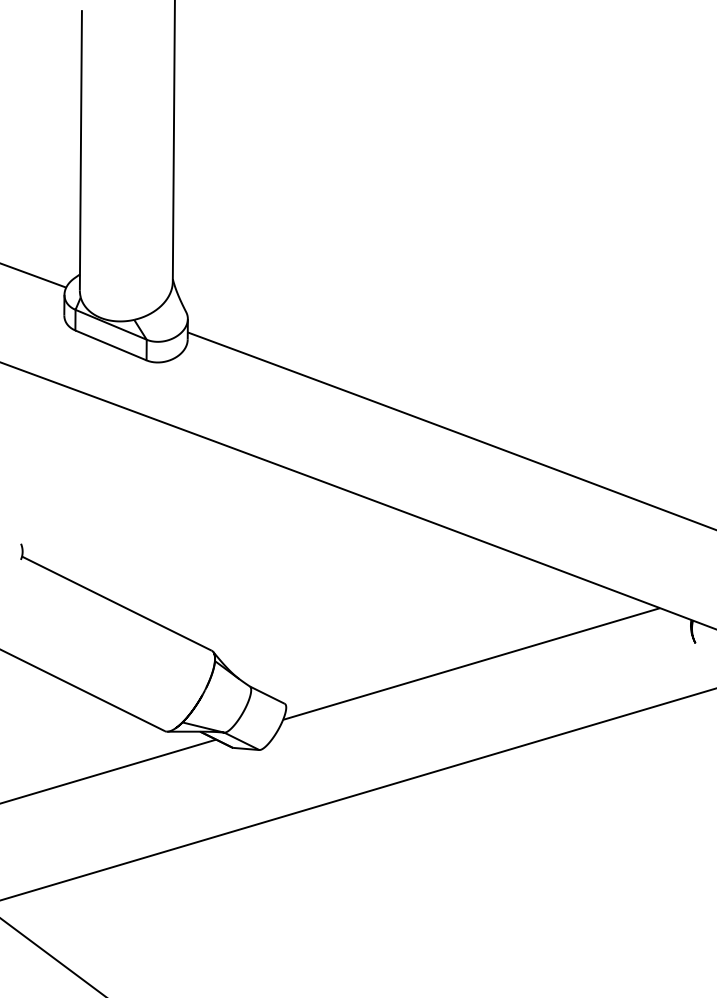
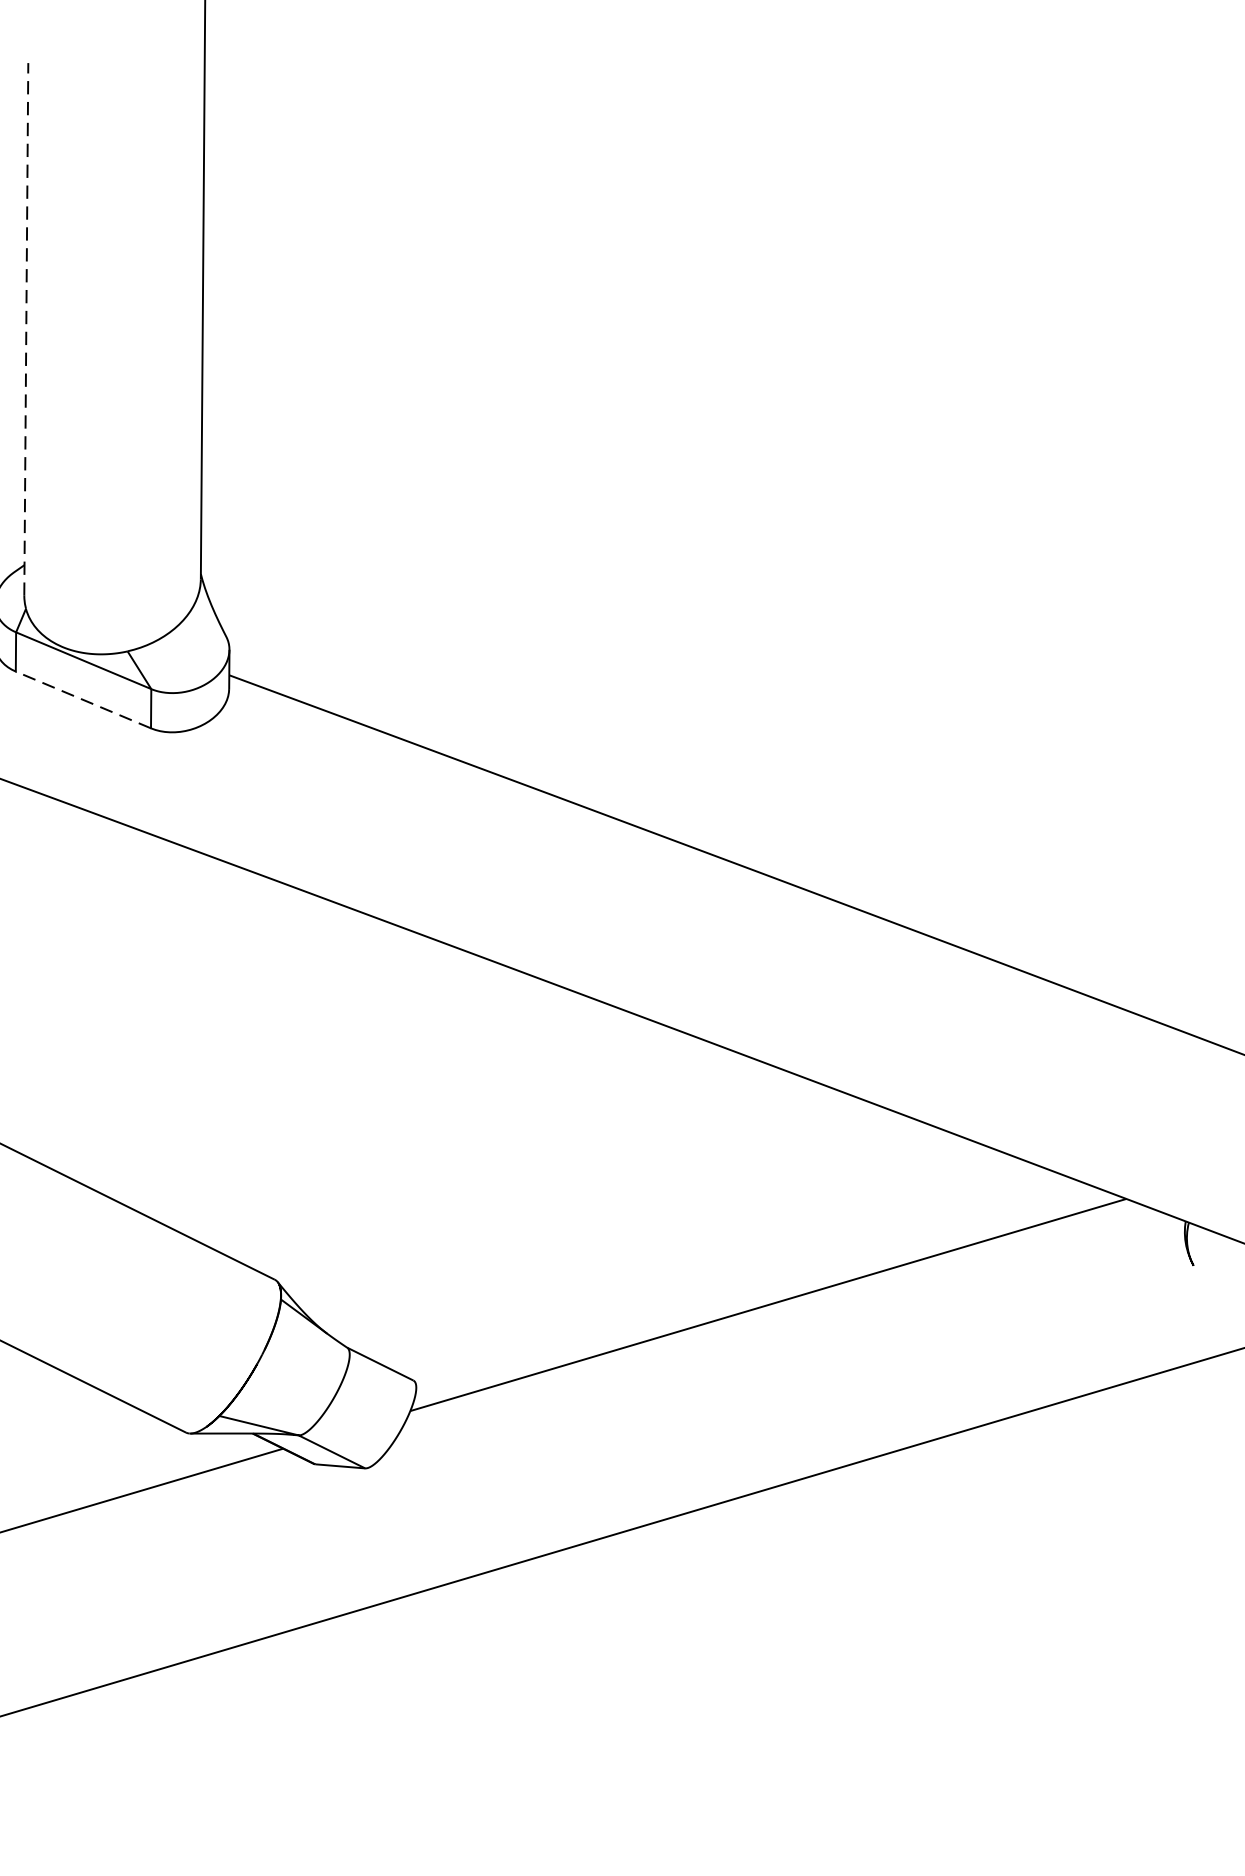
line: (80, 149) -> (25, 327), solid -> dashed
line: (110, 345) -> (82, 700), solid -> dashed

